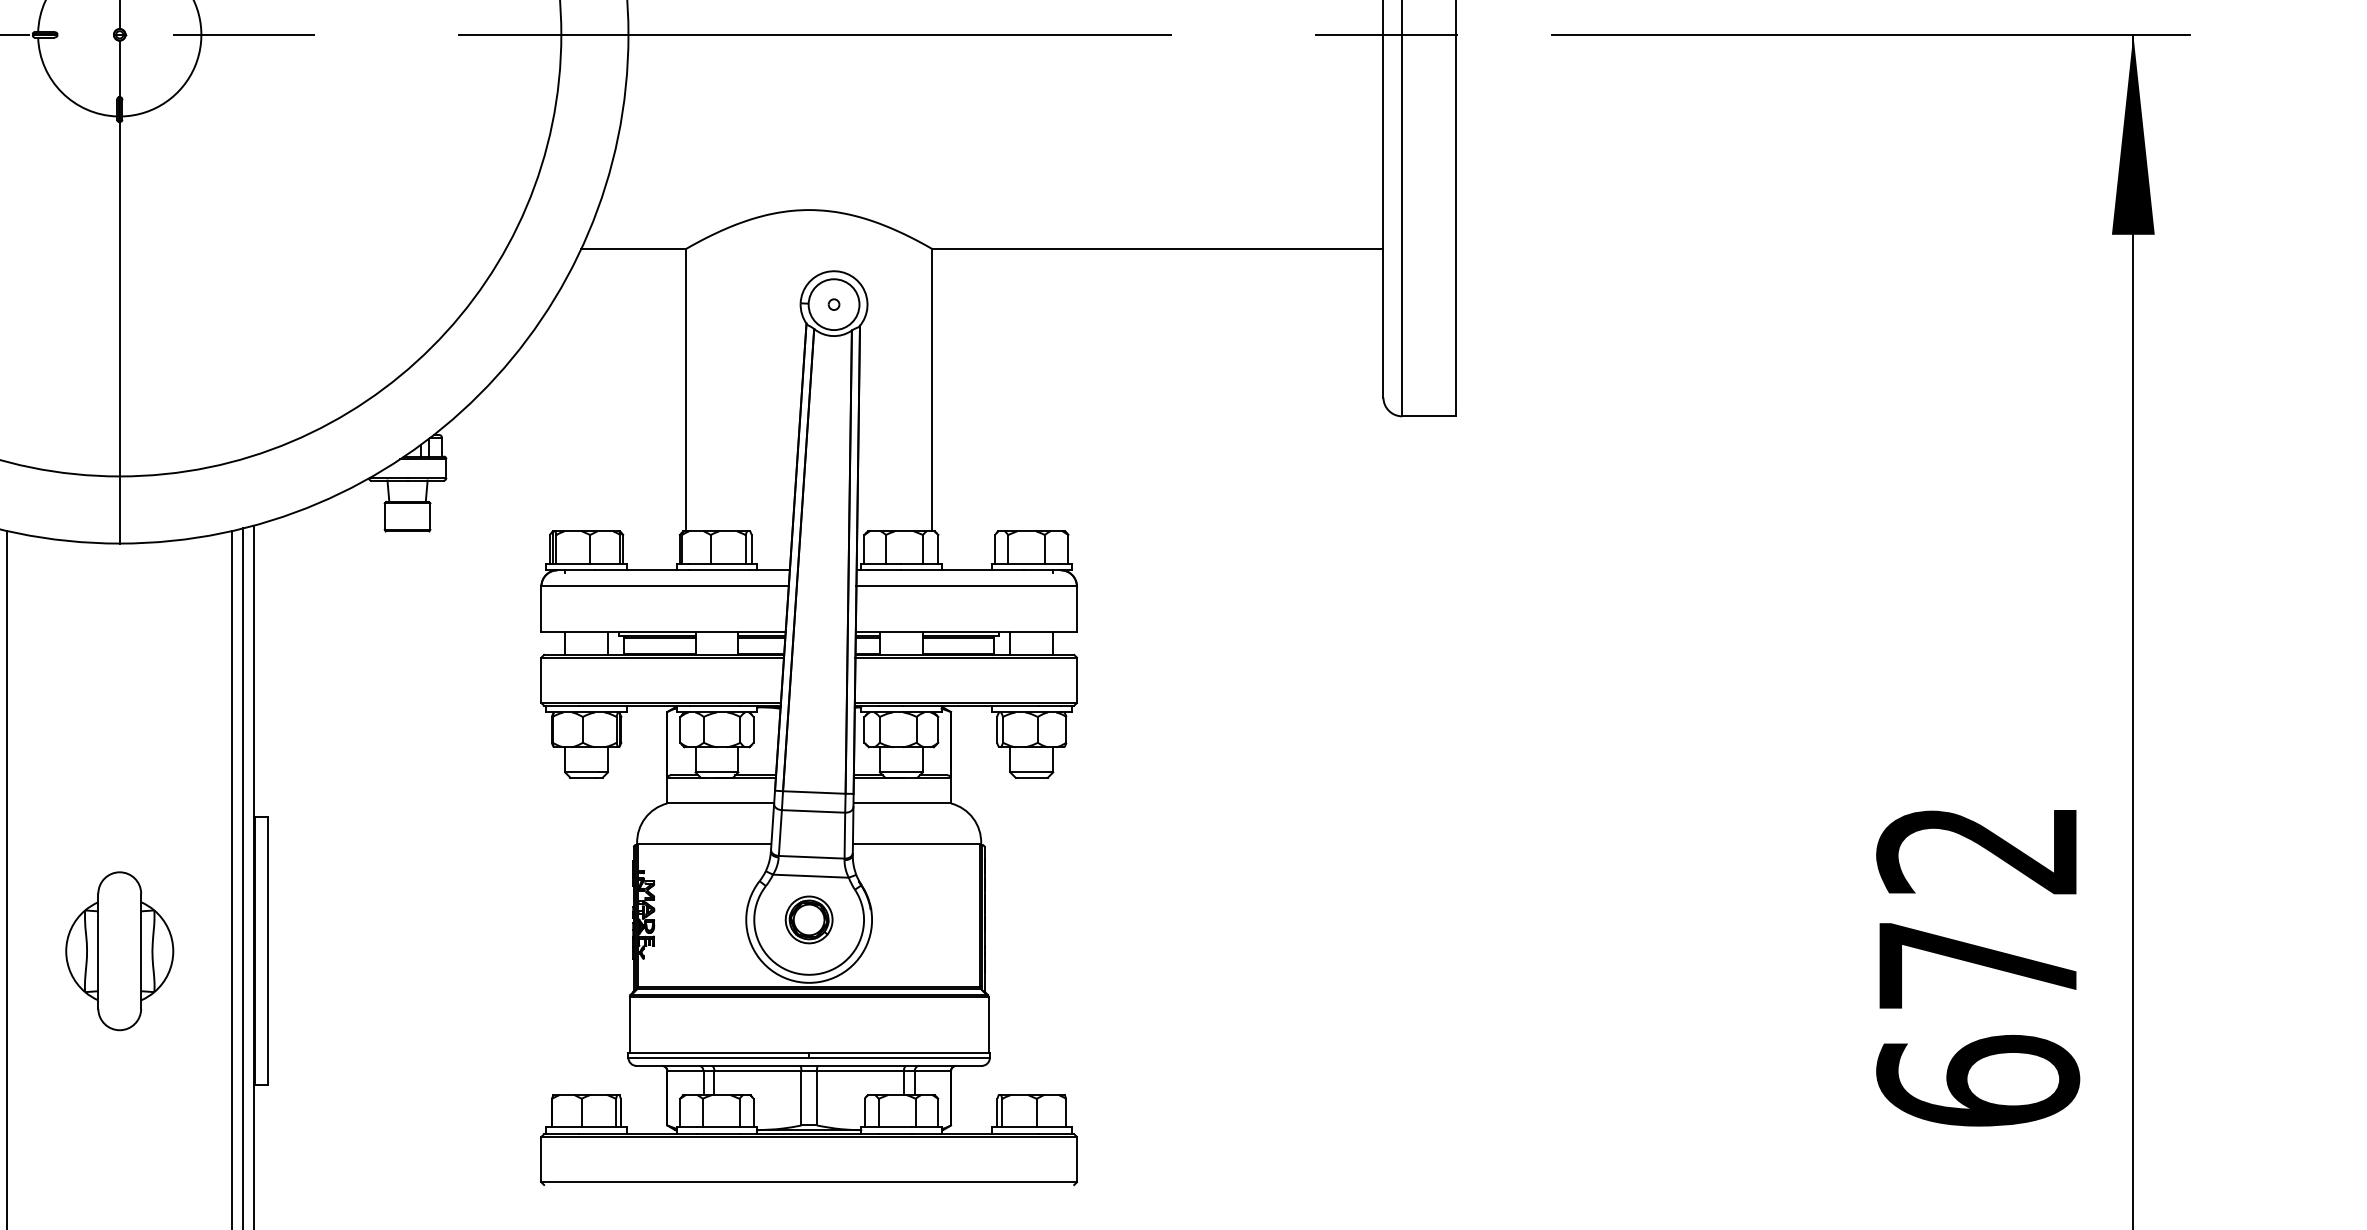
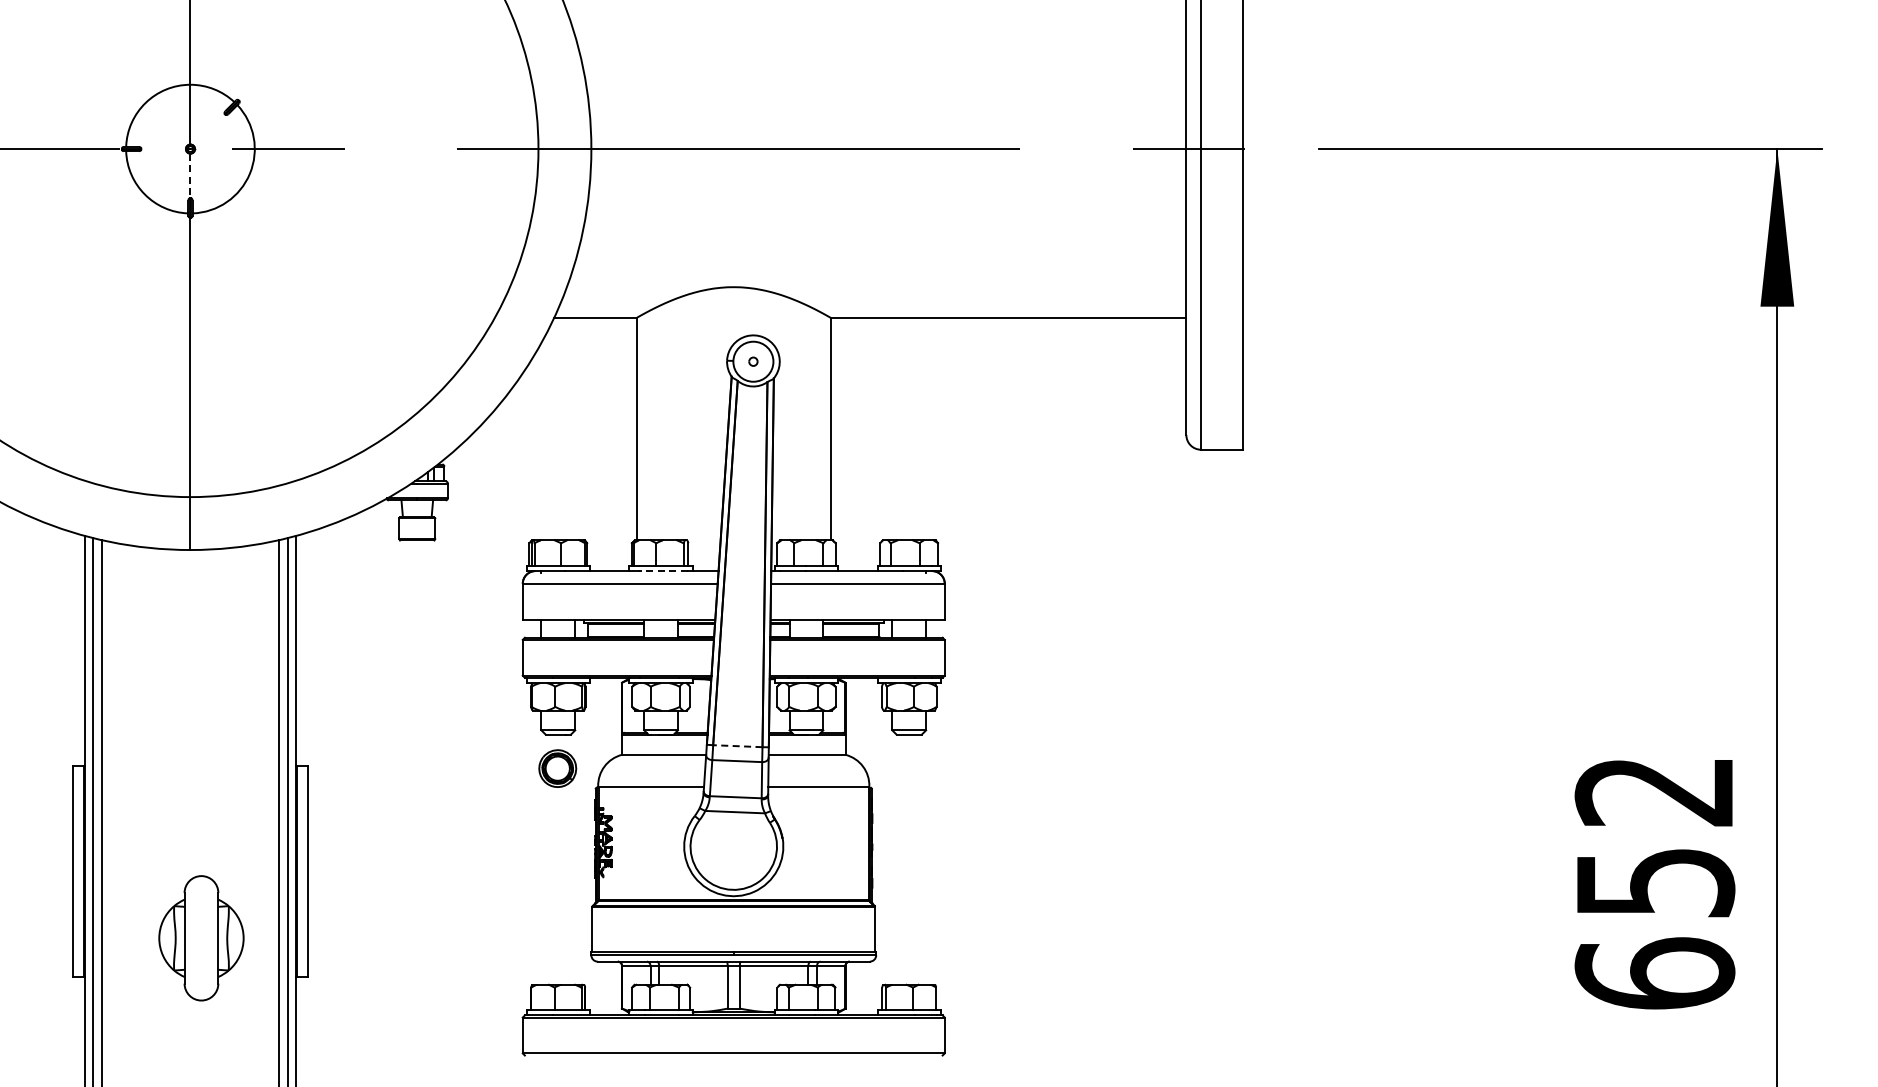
line: (119, 69) -> (190, 176), solid -> dashed
line: (718, 570) -> (662, 571), solid -> dashed
line: (813, 792) -> (737, 746), solid -> dashed
part: (808, 919) -> (557, 768), moved
part: (119, 951) -> (201, 938), moved
text: (1980, 966) -> (1656, 883), 672 -> 652

